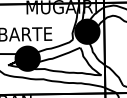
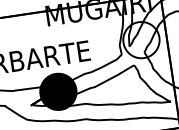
fill: (87, 31) -> (141, 39), removed

